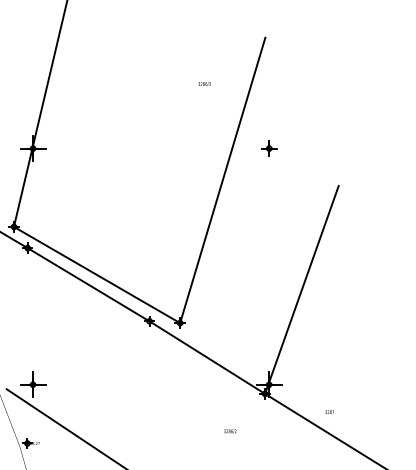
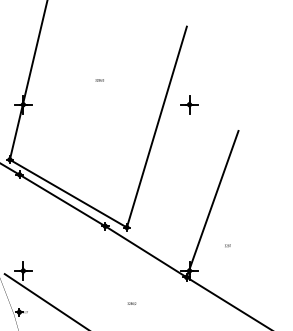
text: (204, 84) -> (99, 80), moved
part: (269, 148) -> (189, 104), size x1.67
text: (329, 411) -> (227, 245), moved
text: (230, 431) -> (132, 303), moved

